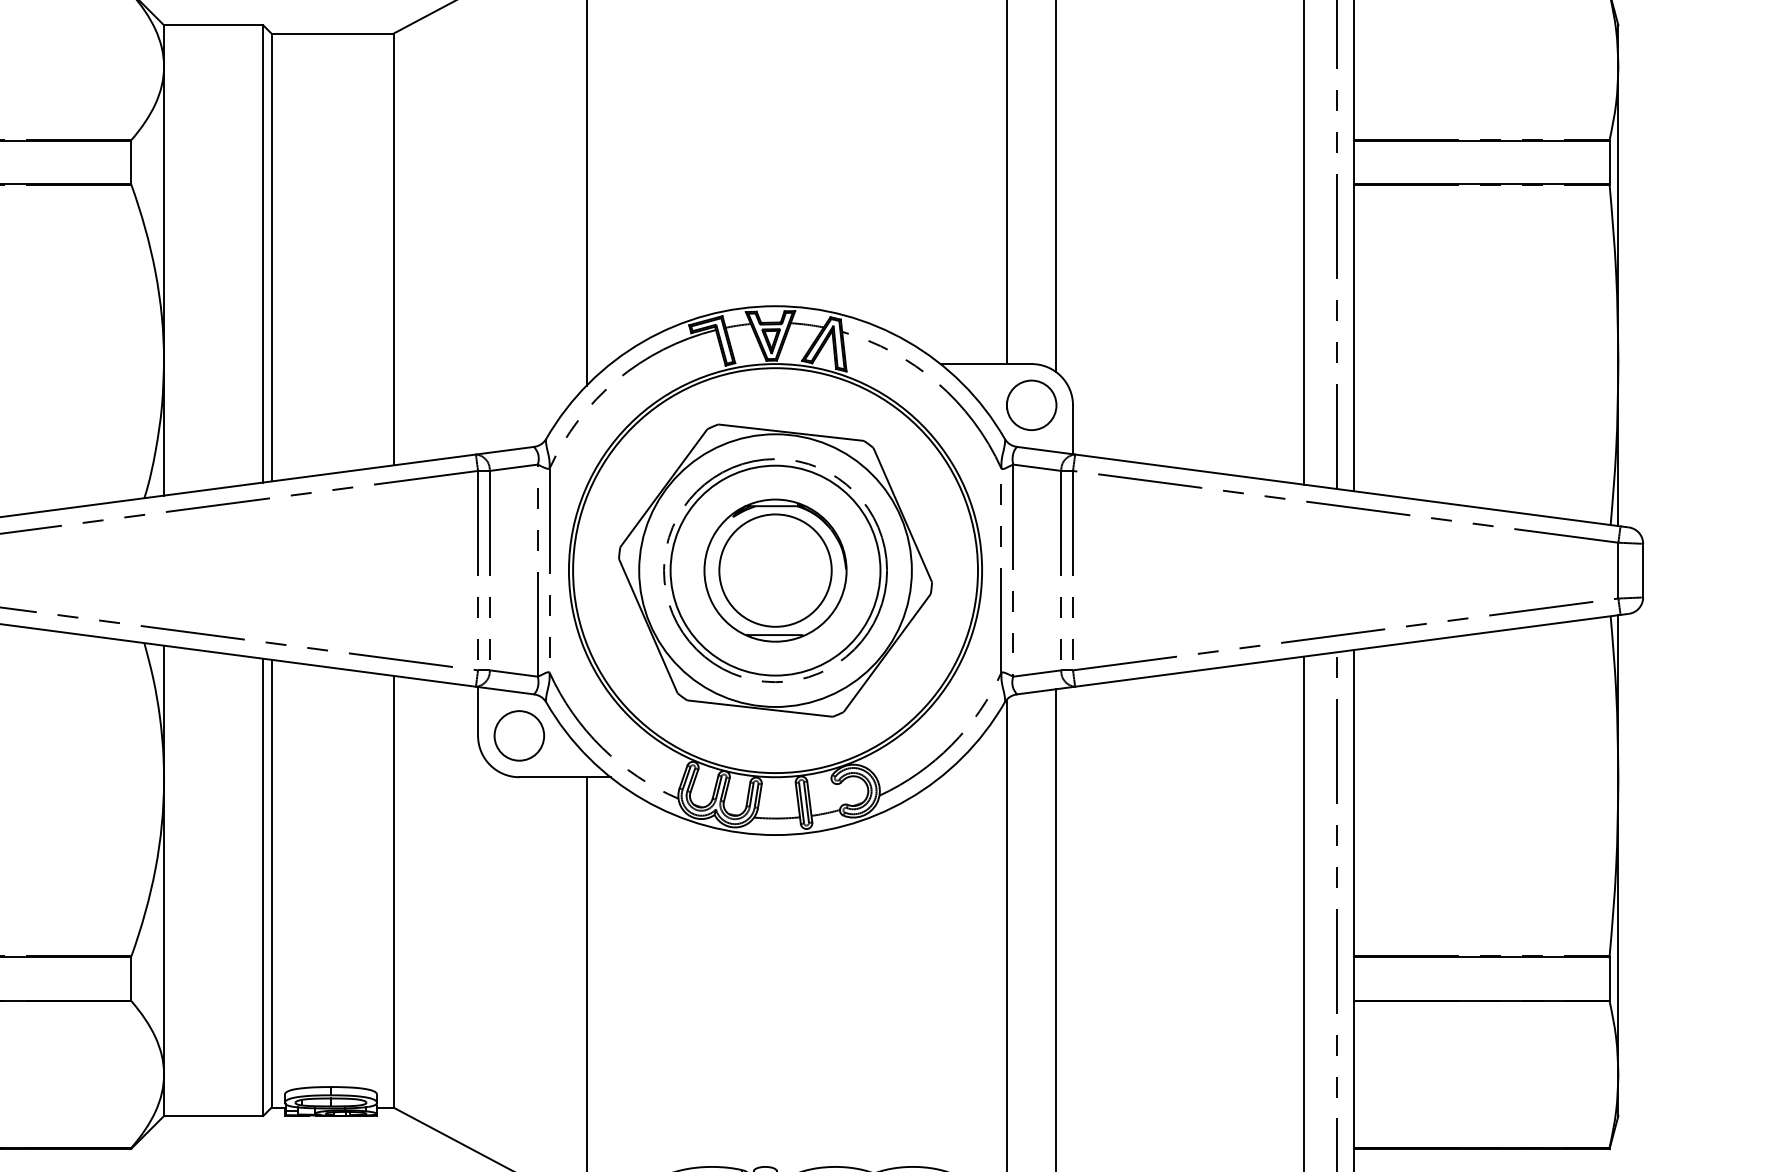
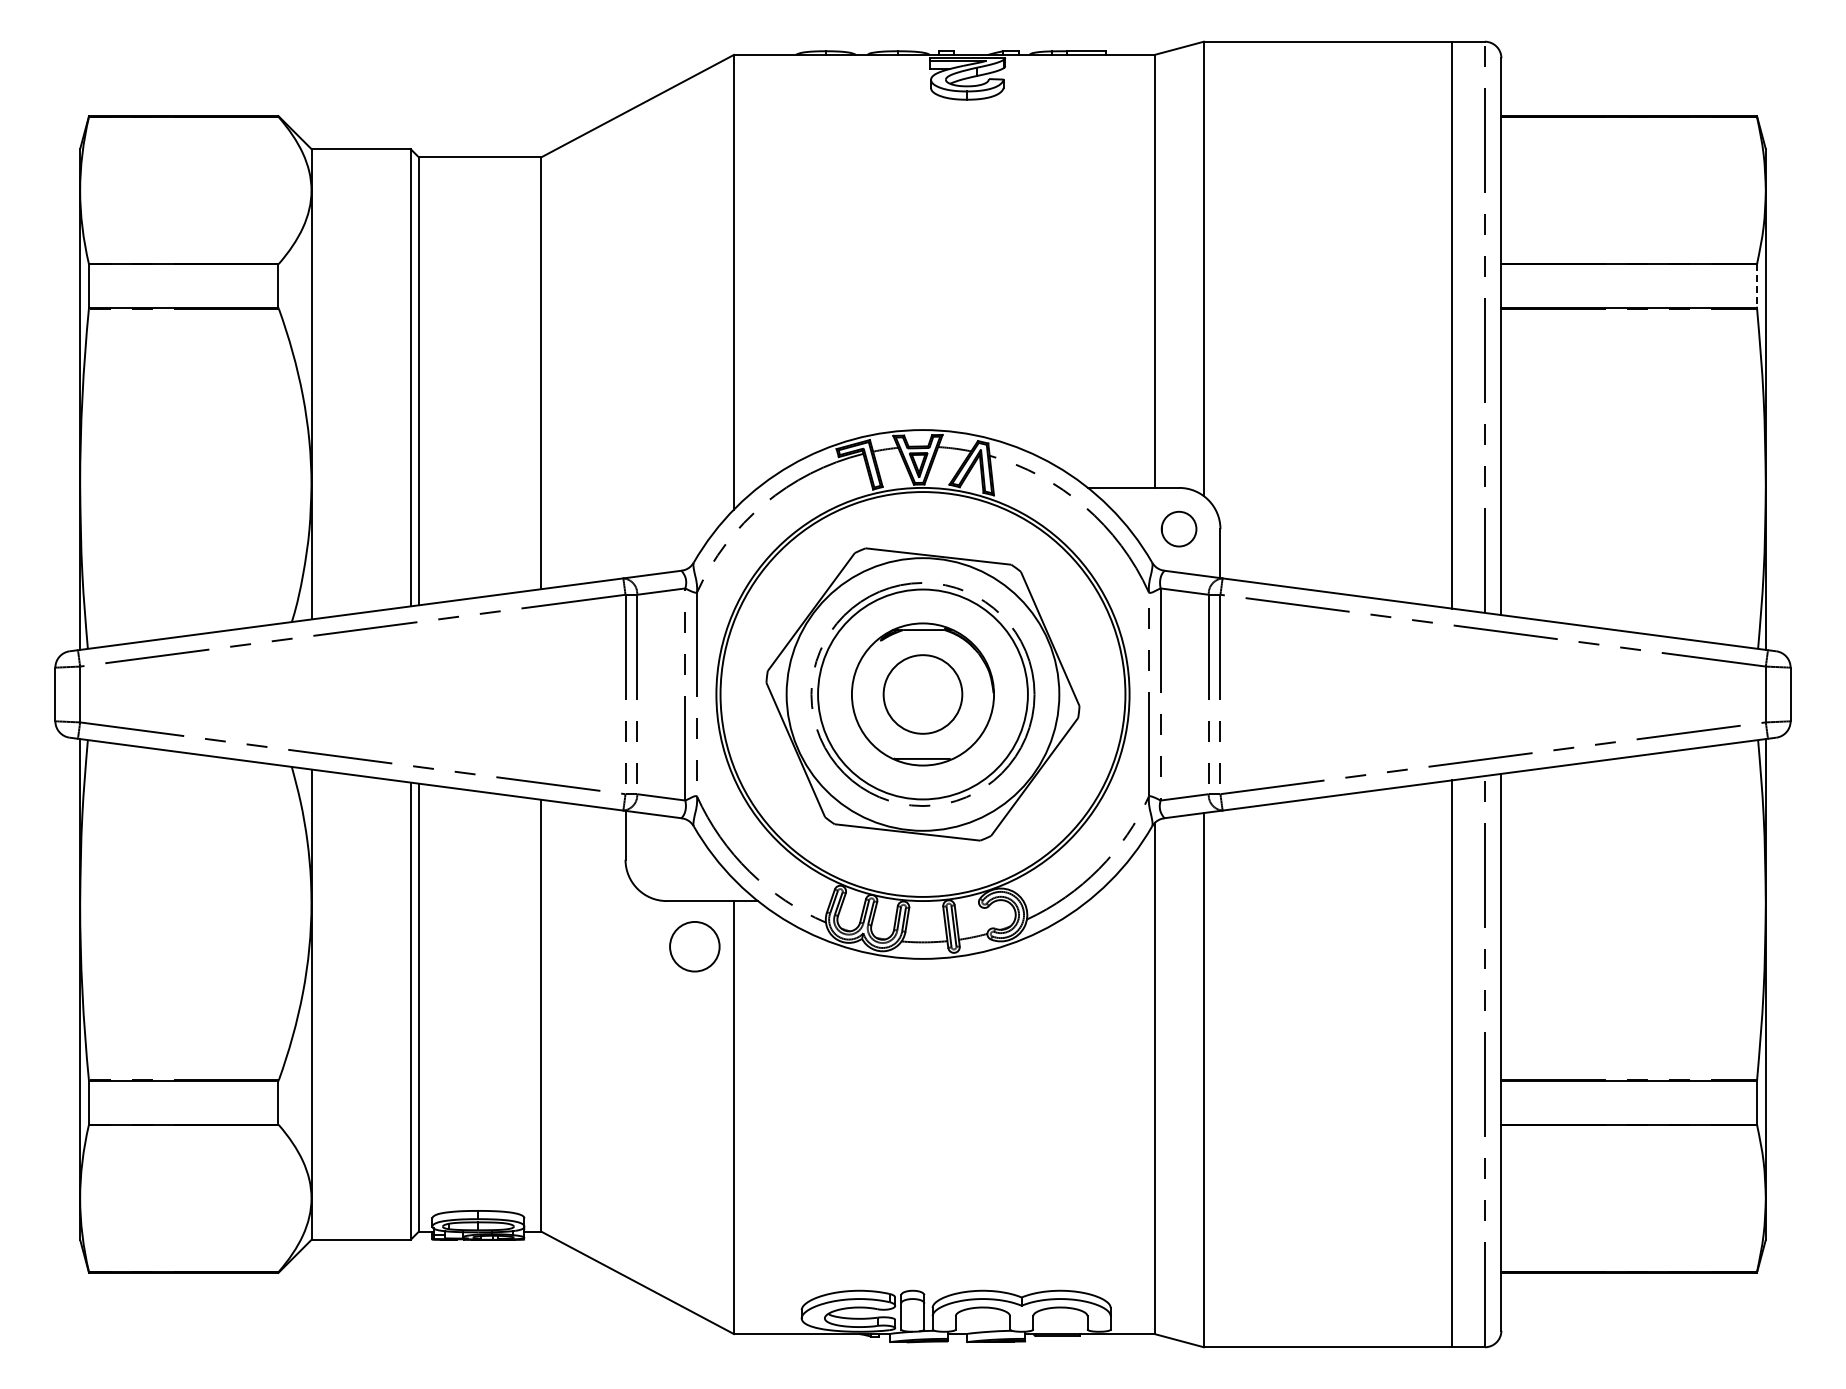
line: (1609, 162) -> (1756, 286), solid -> dashed
circle: (1031, 404) -> (1178, 528), size x0.7
circle: (775, 570) -> (922, 694), size x0.7
circle: (519, 735) -> (694, 946), moved

